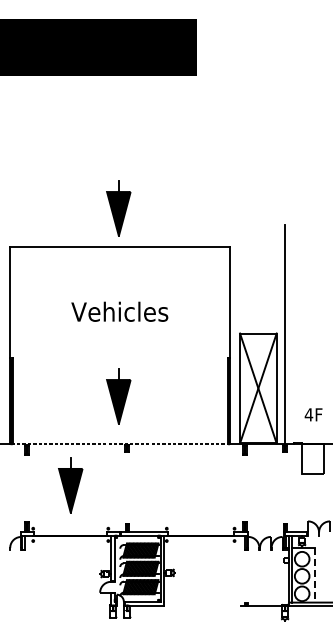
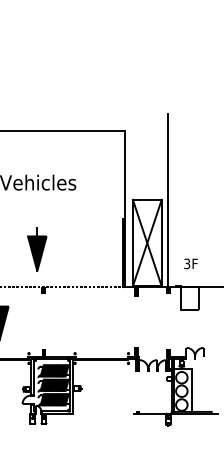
part: (118, 208) -> (37, 101), removed
text: (308, 414) -> (186, 263), 4F -> 3F
line: (315, 576) -> (192, 391), dashed -> solid

